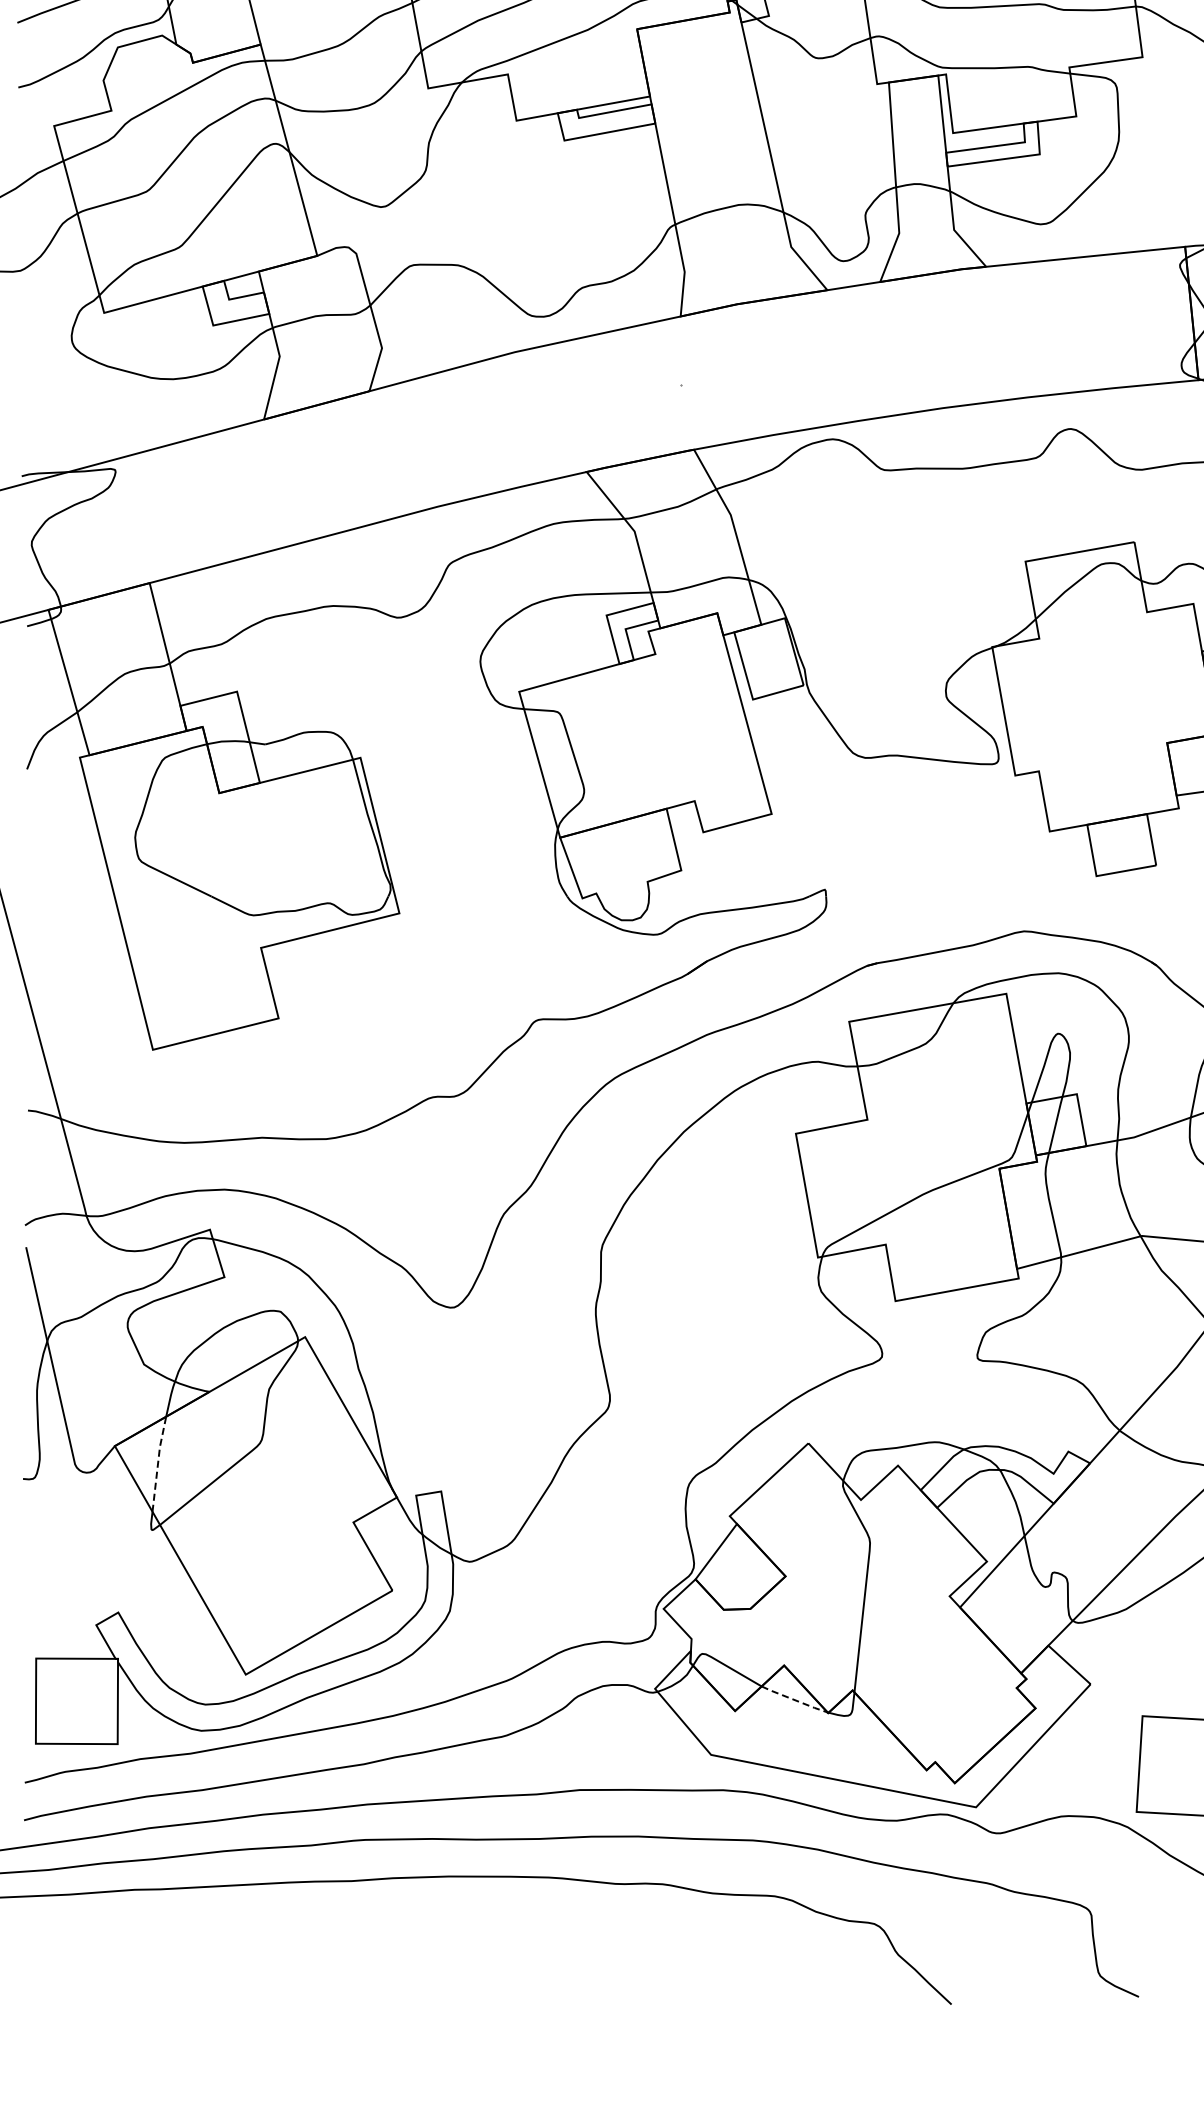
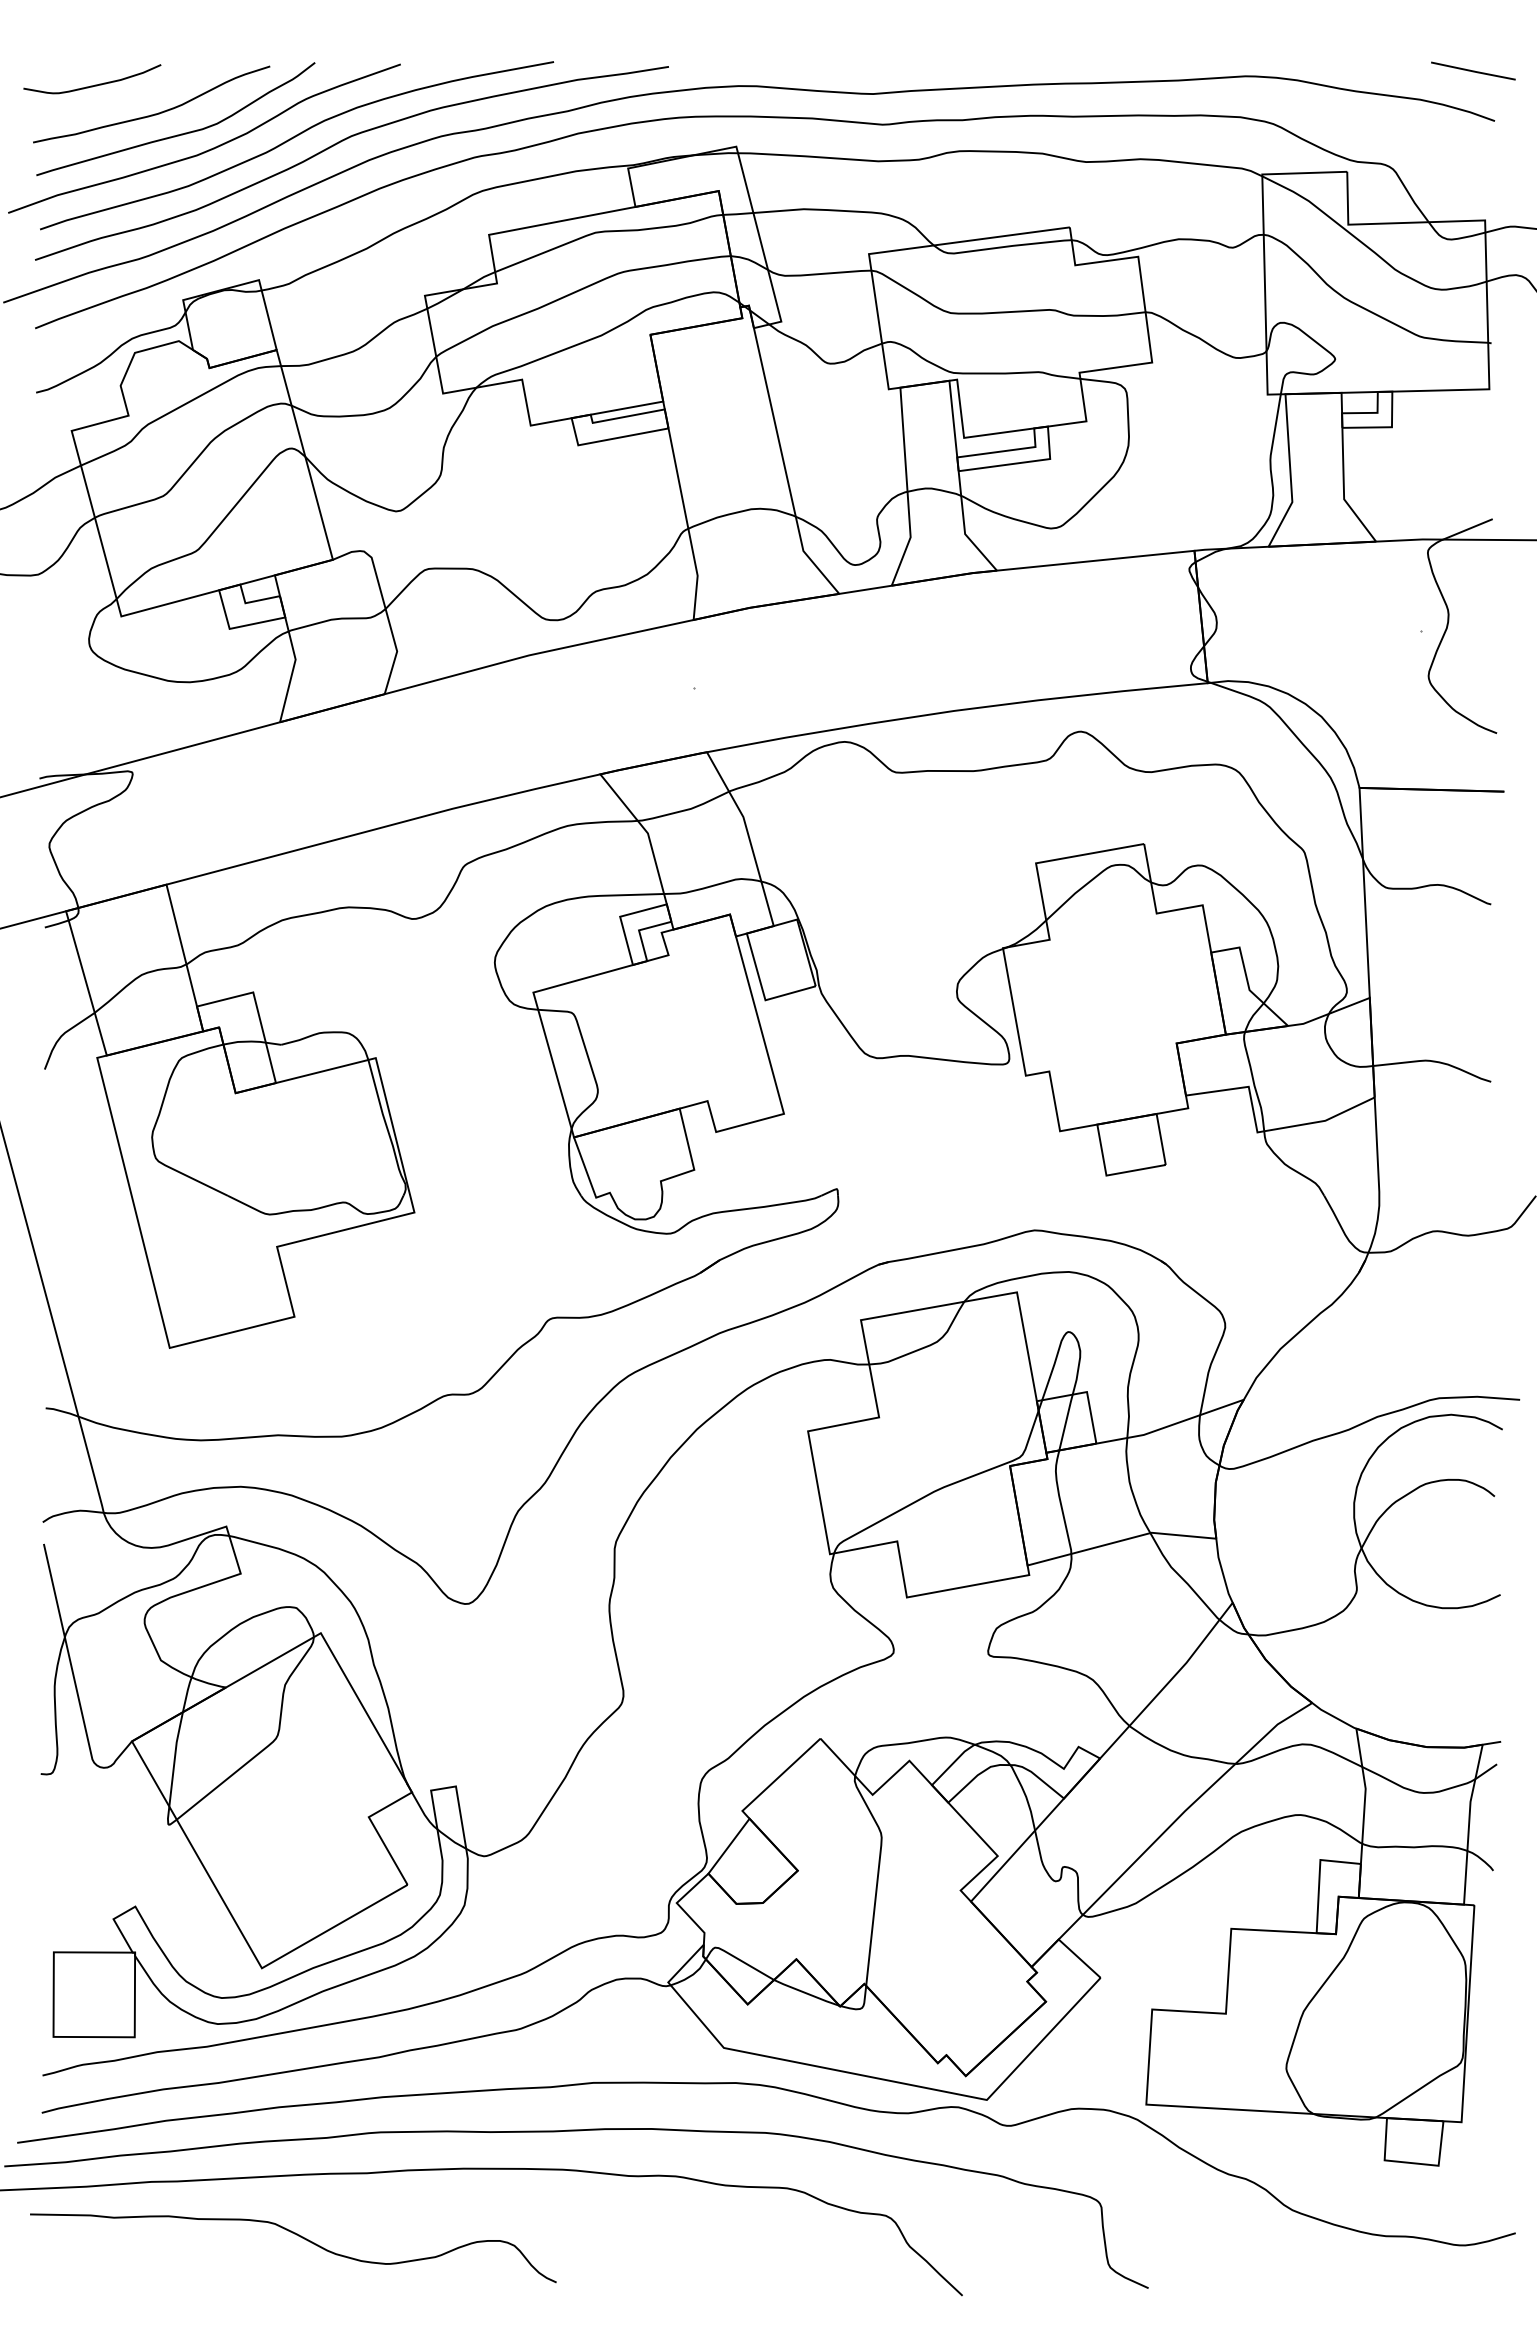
line: (157, 1463) -> (174, 1758), dashed -> solid
line: (794, 1700) -> (806, 1993), dashed -> solid
curve: (282, 1944) -> (298, 2236), added

